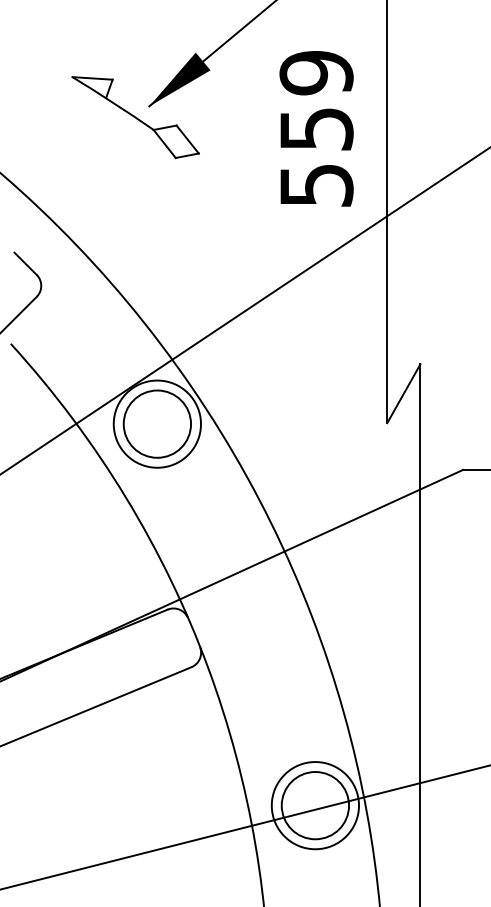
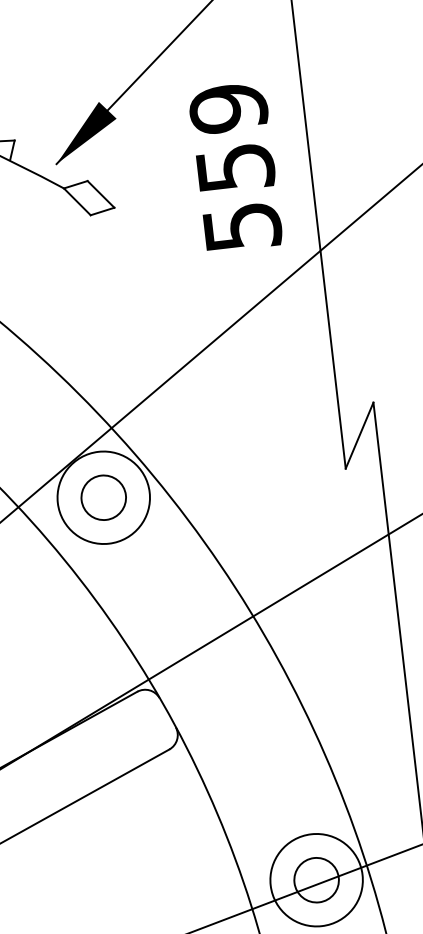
circle: (157, 424) -> (103, 498), size x0.62
circle: (315, 805) -> (316, 880), size x0.62

